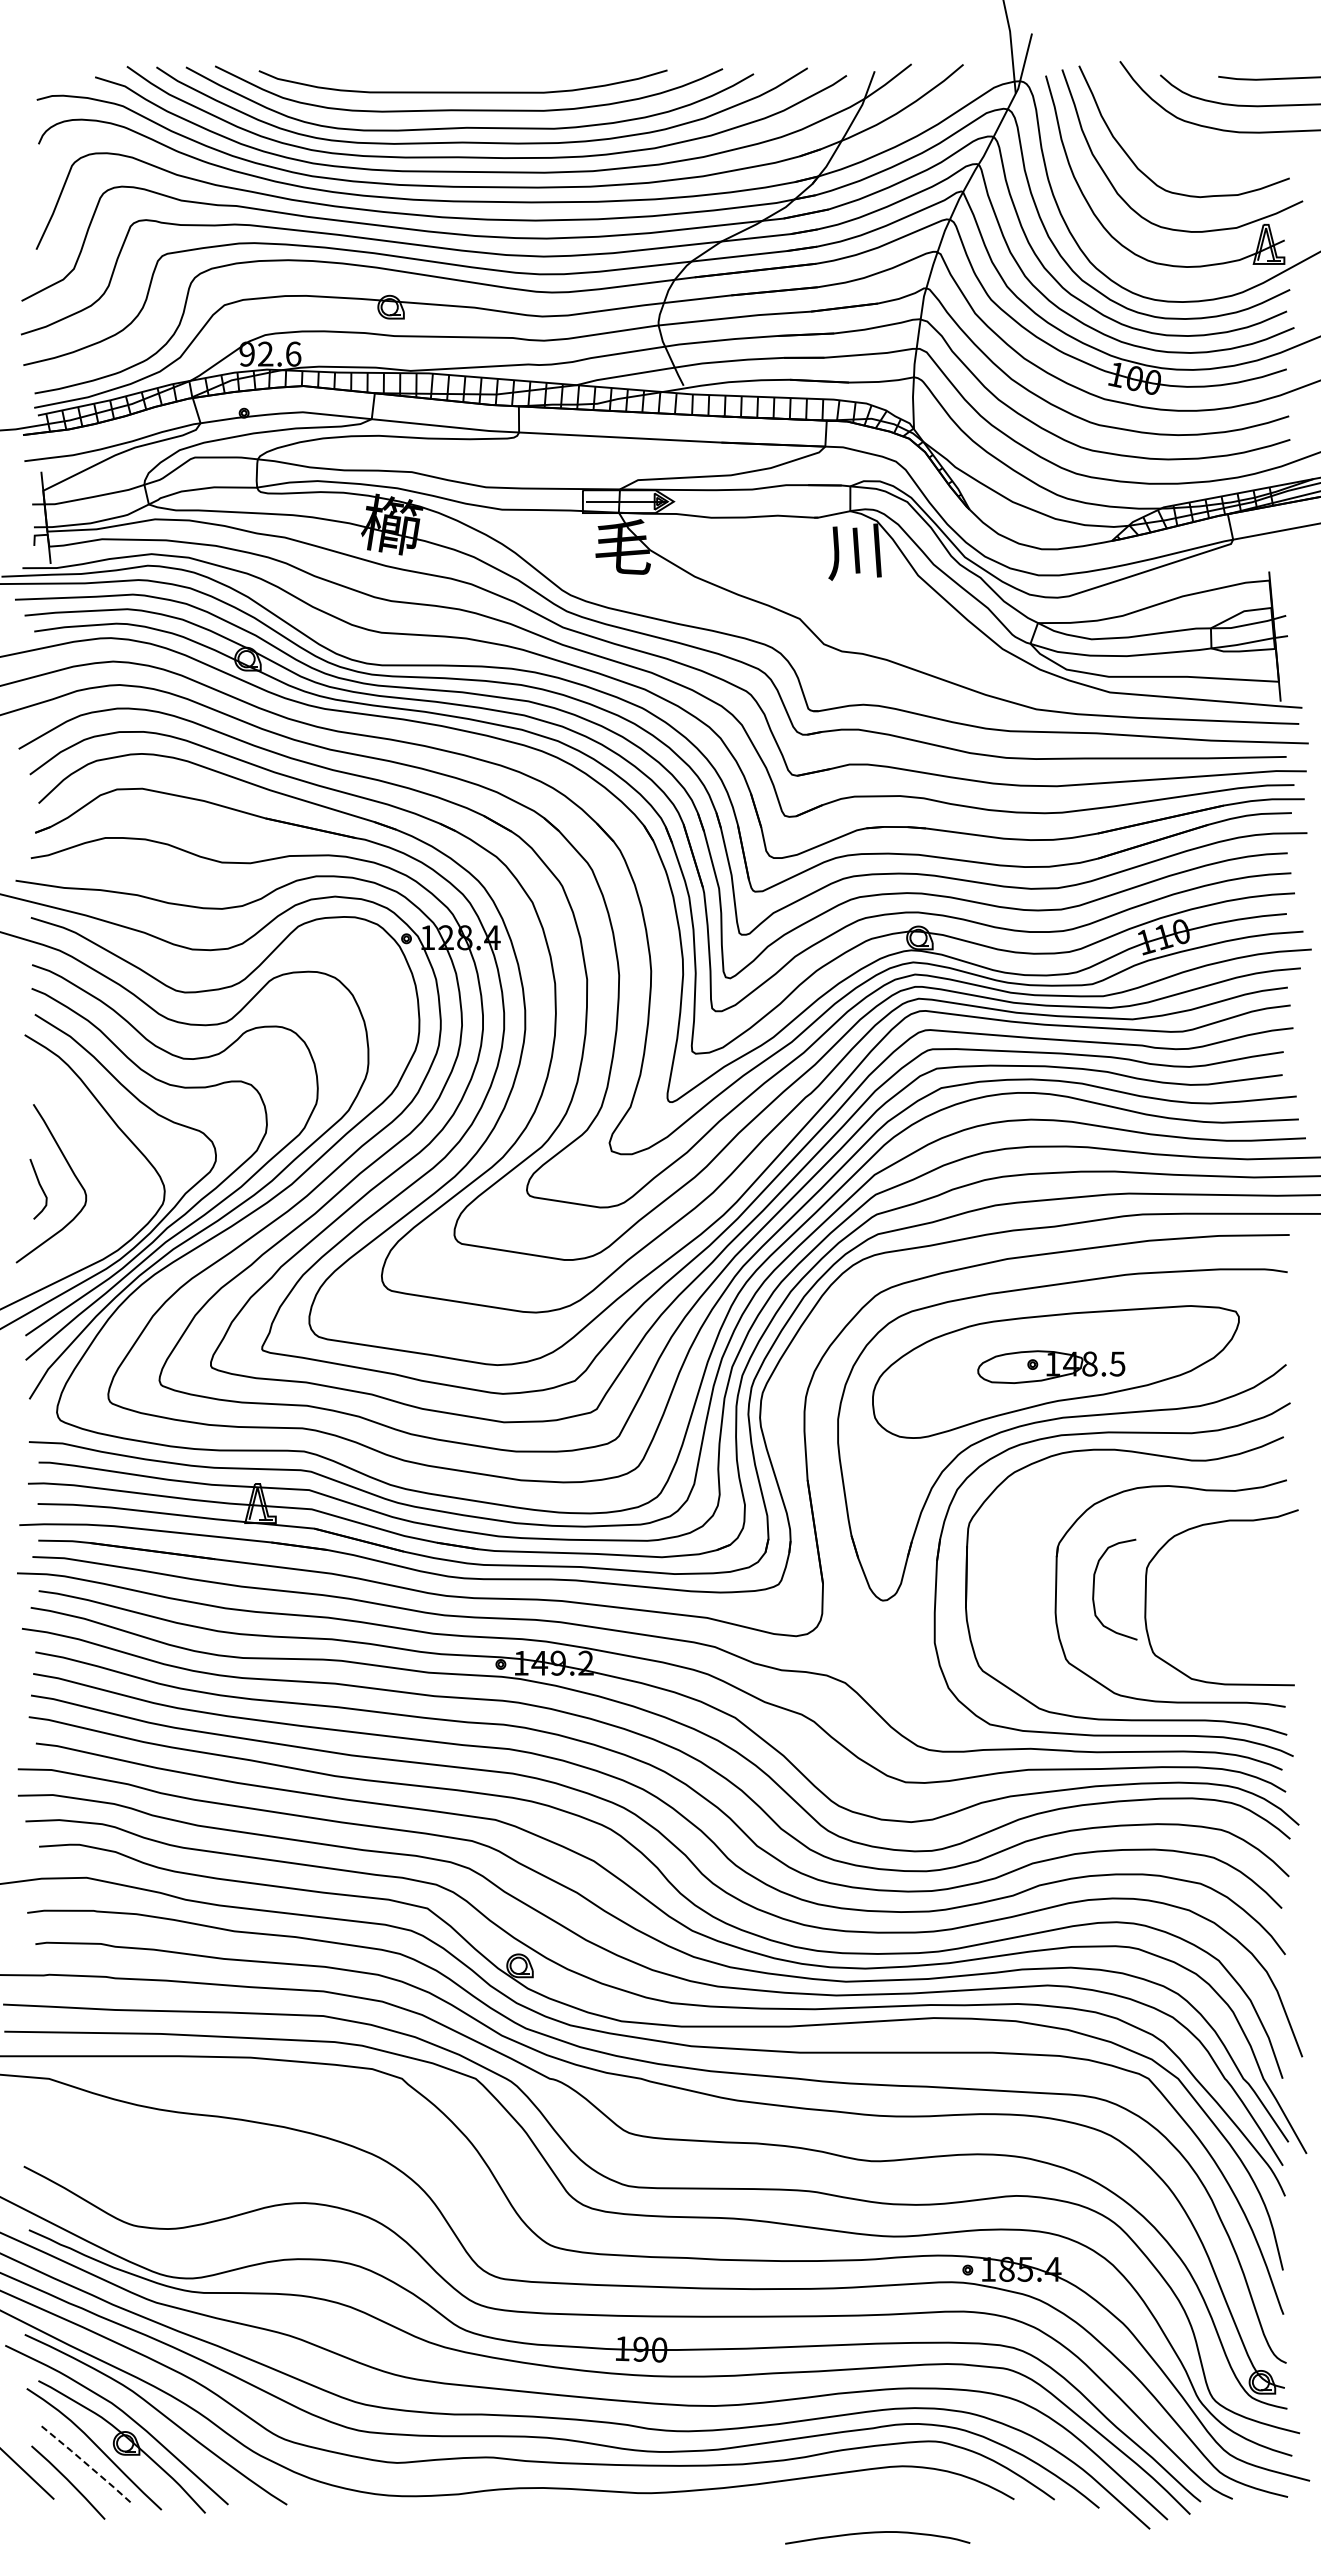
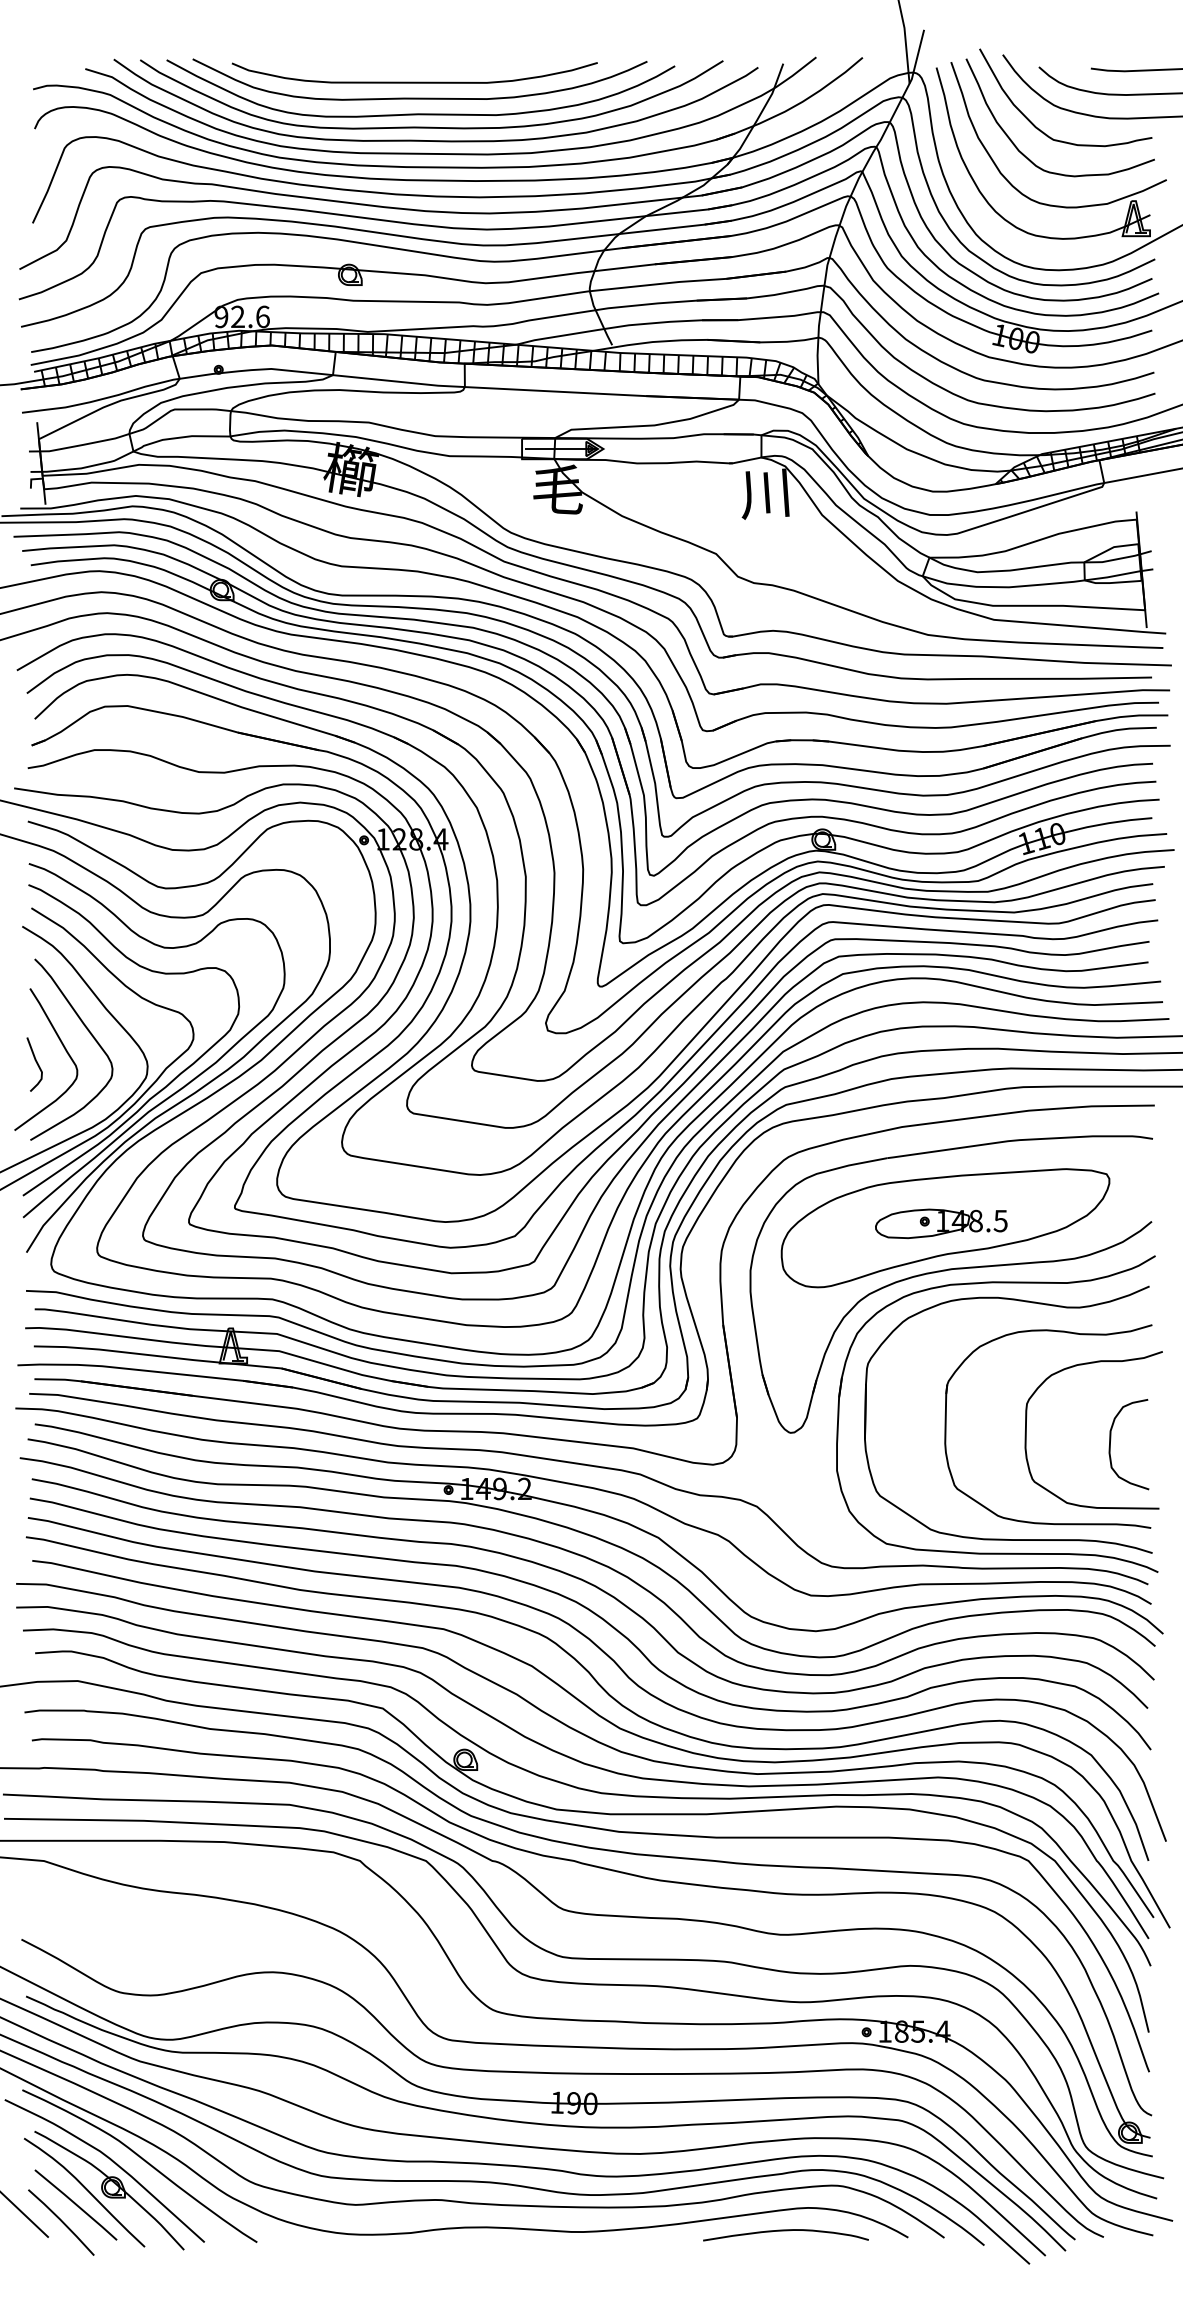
curve: (1164, 146) -> (1042, 131), added
curve: (100, 1155) -> (90, 1034), added
curve: (1094, 1589) -> (1110, 1444), moved
line: (84, 2462) -> (75, 2204), dashed -> solid
curve: (877, 2533) -> (785, 2231), moved

